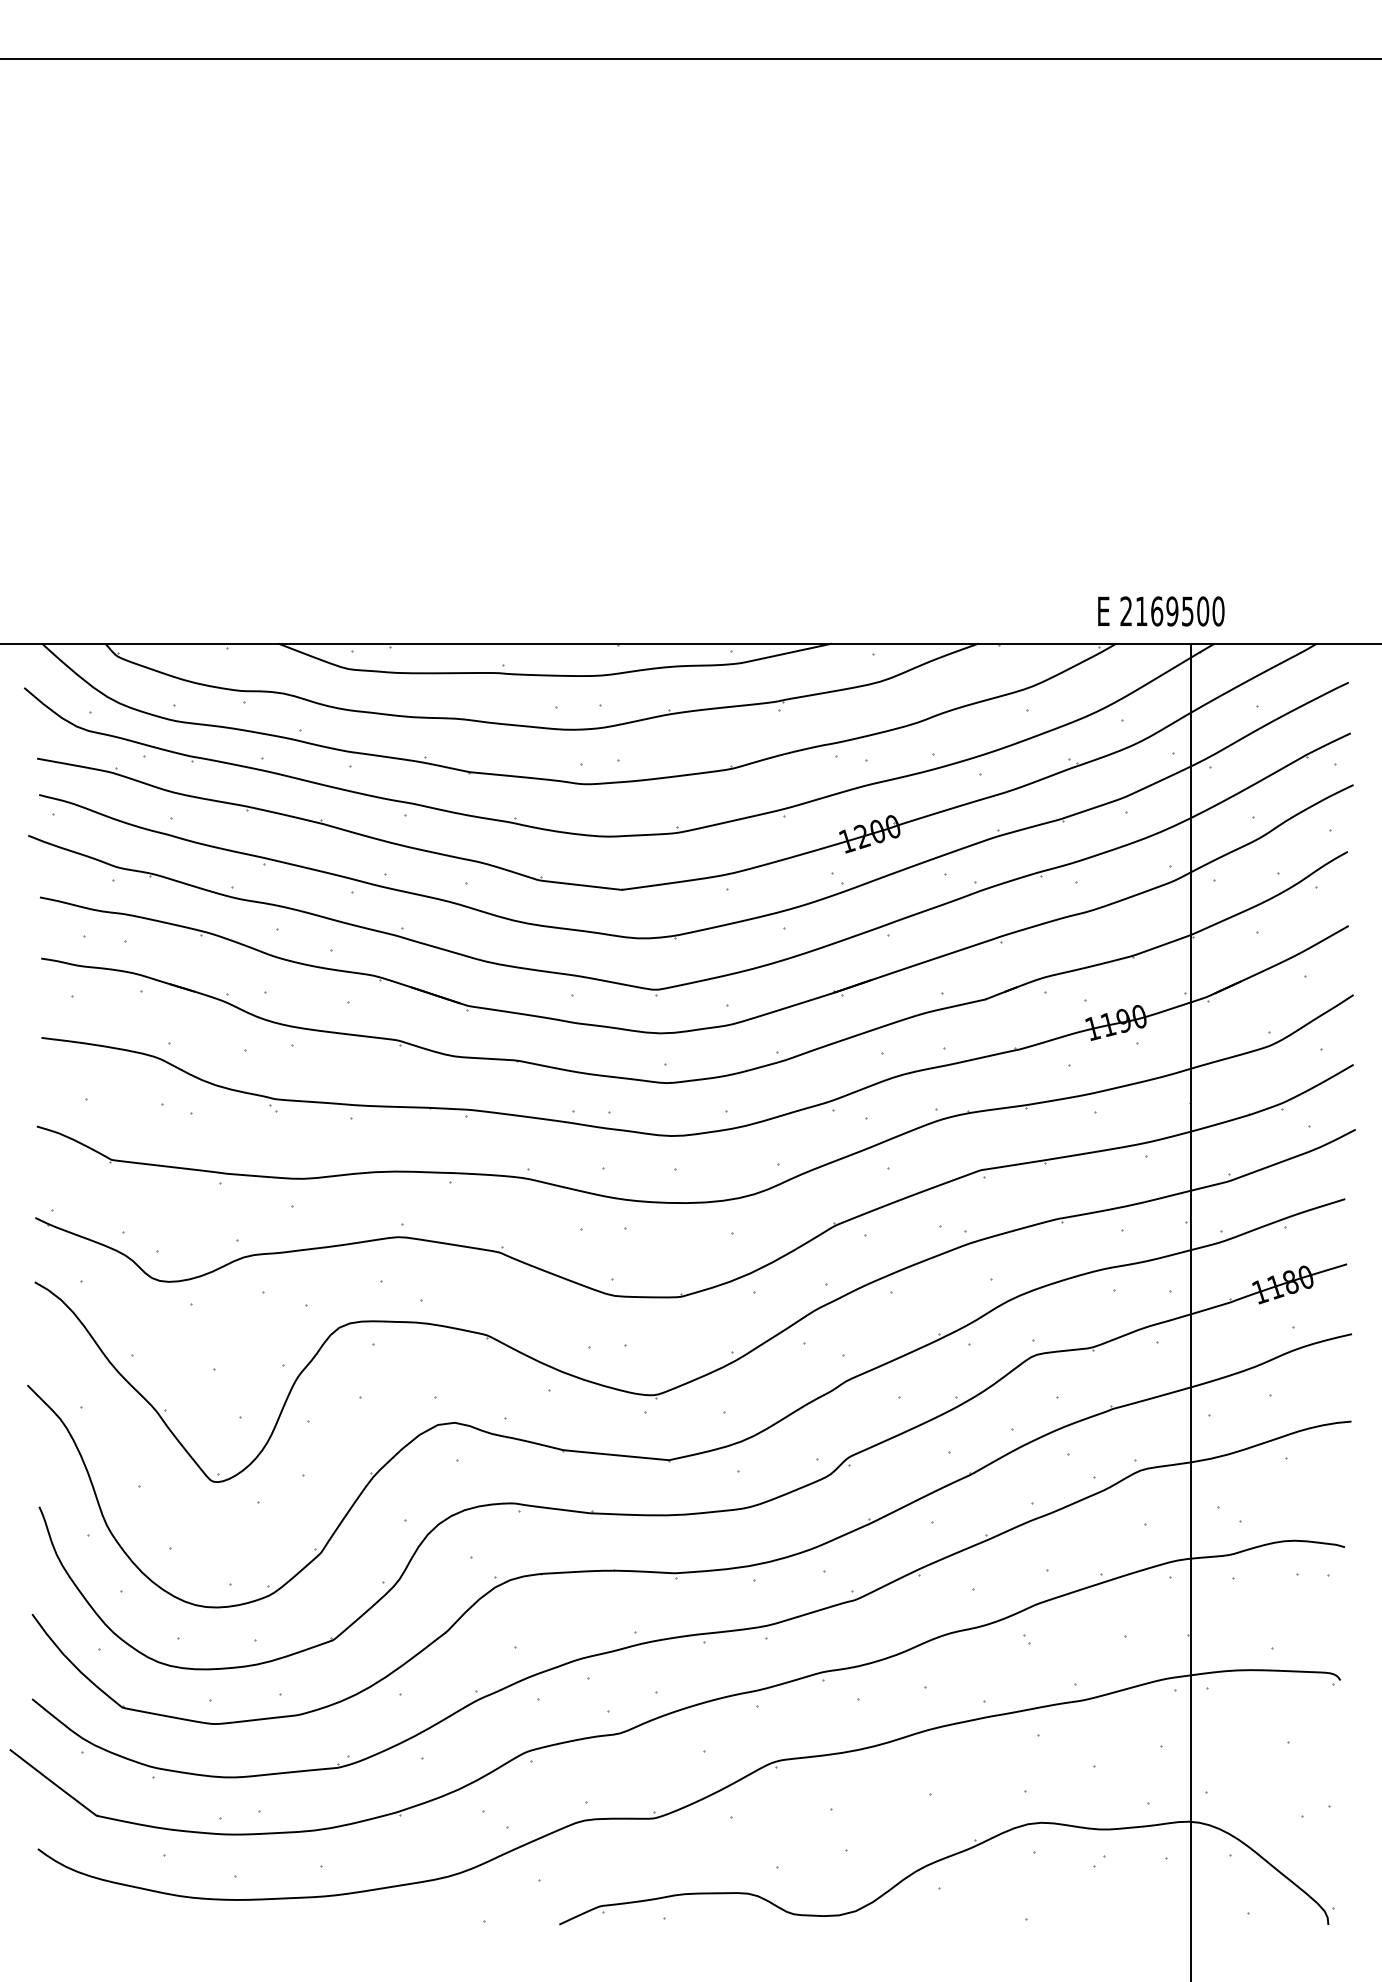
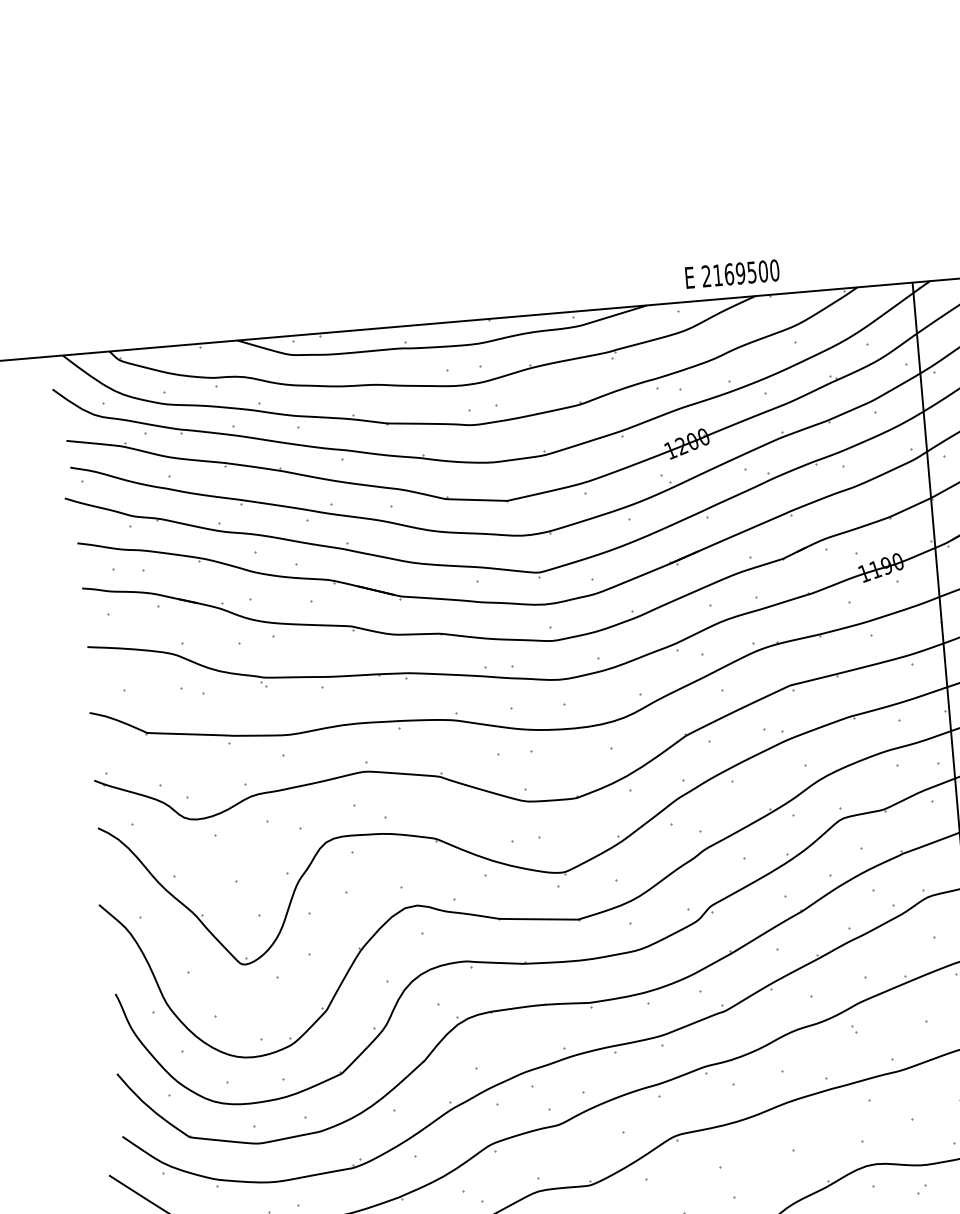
text: (1161, 611) -> (732, 274), moved

